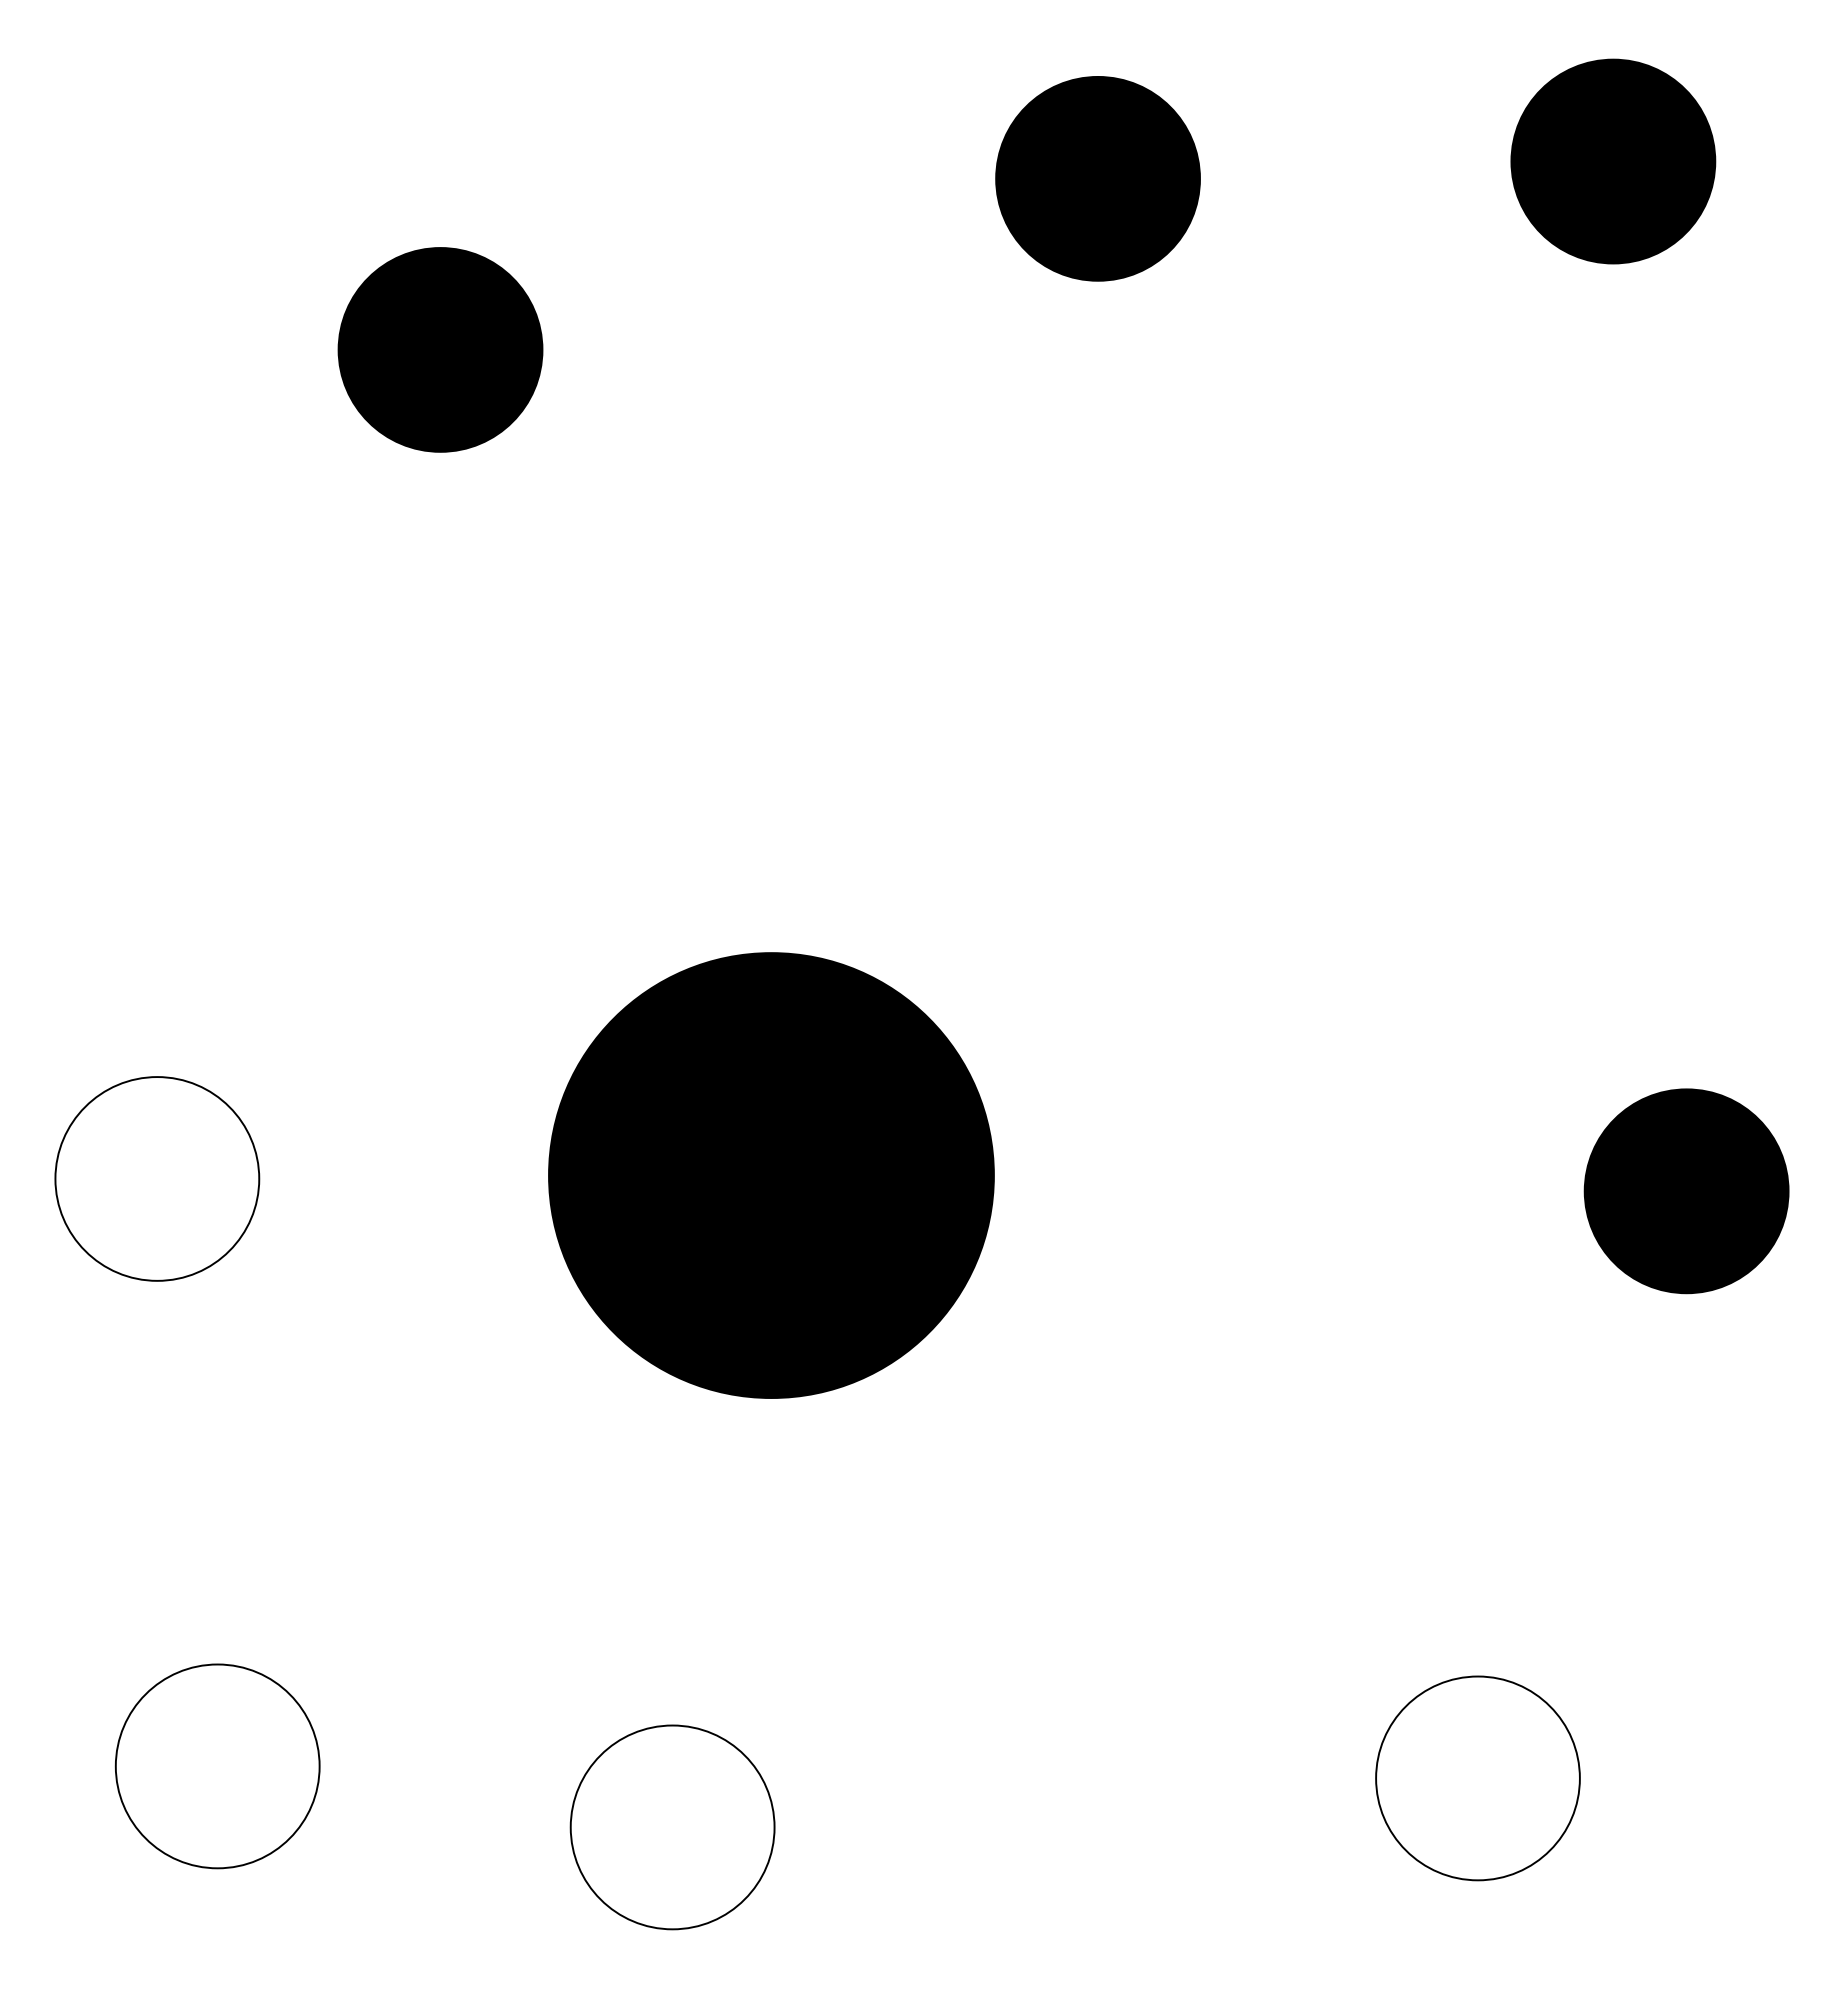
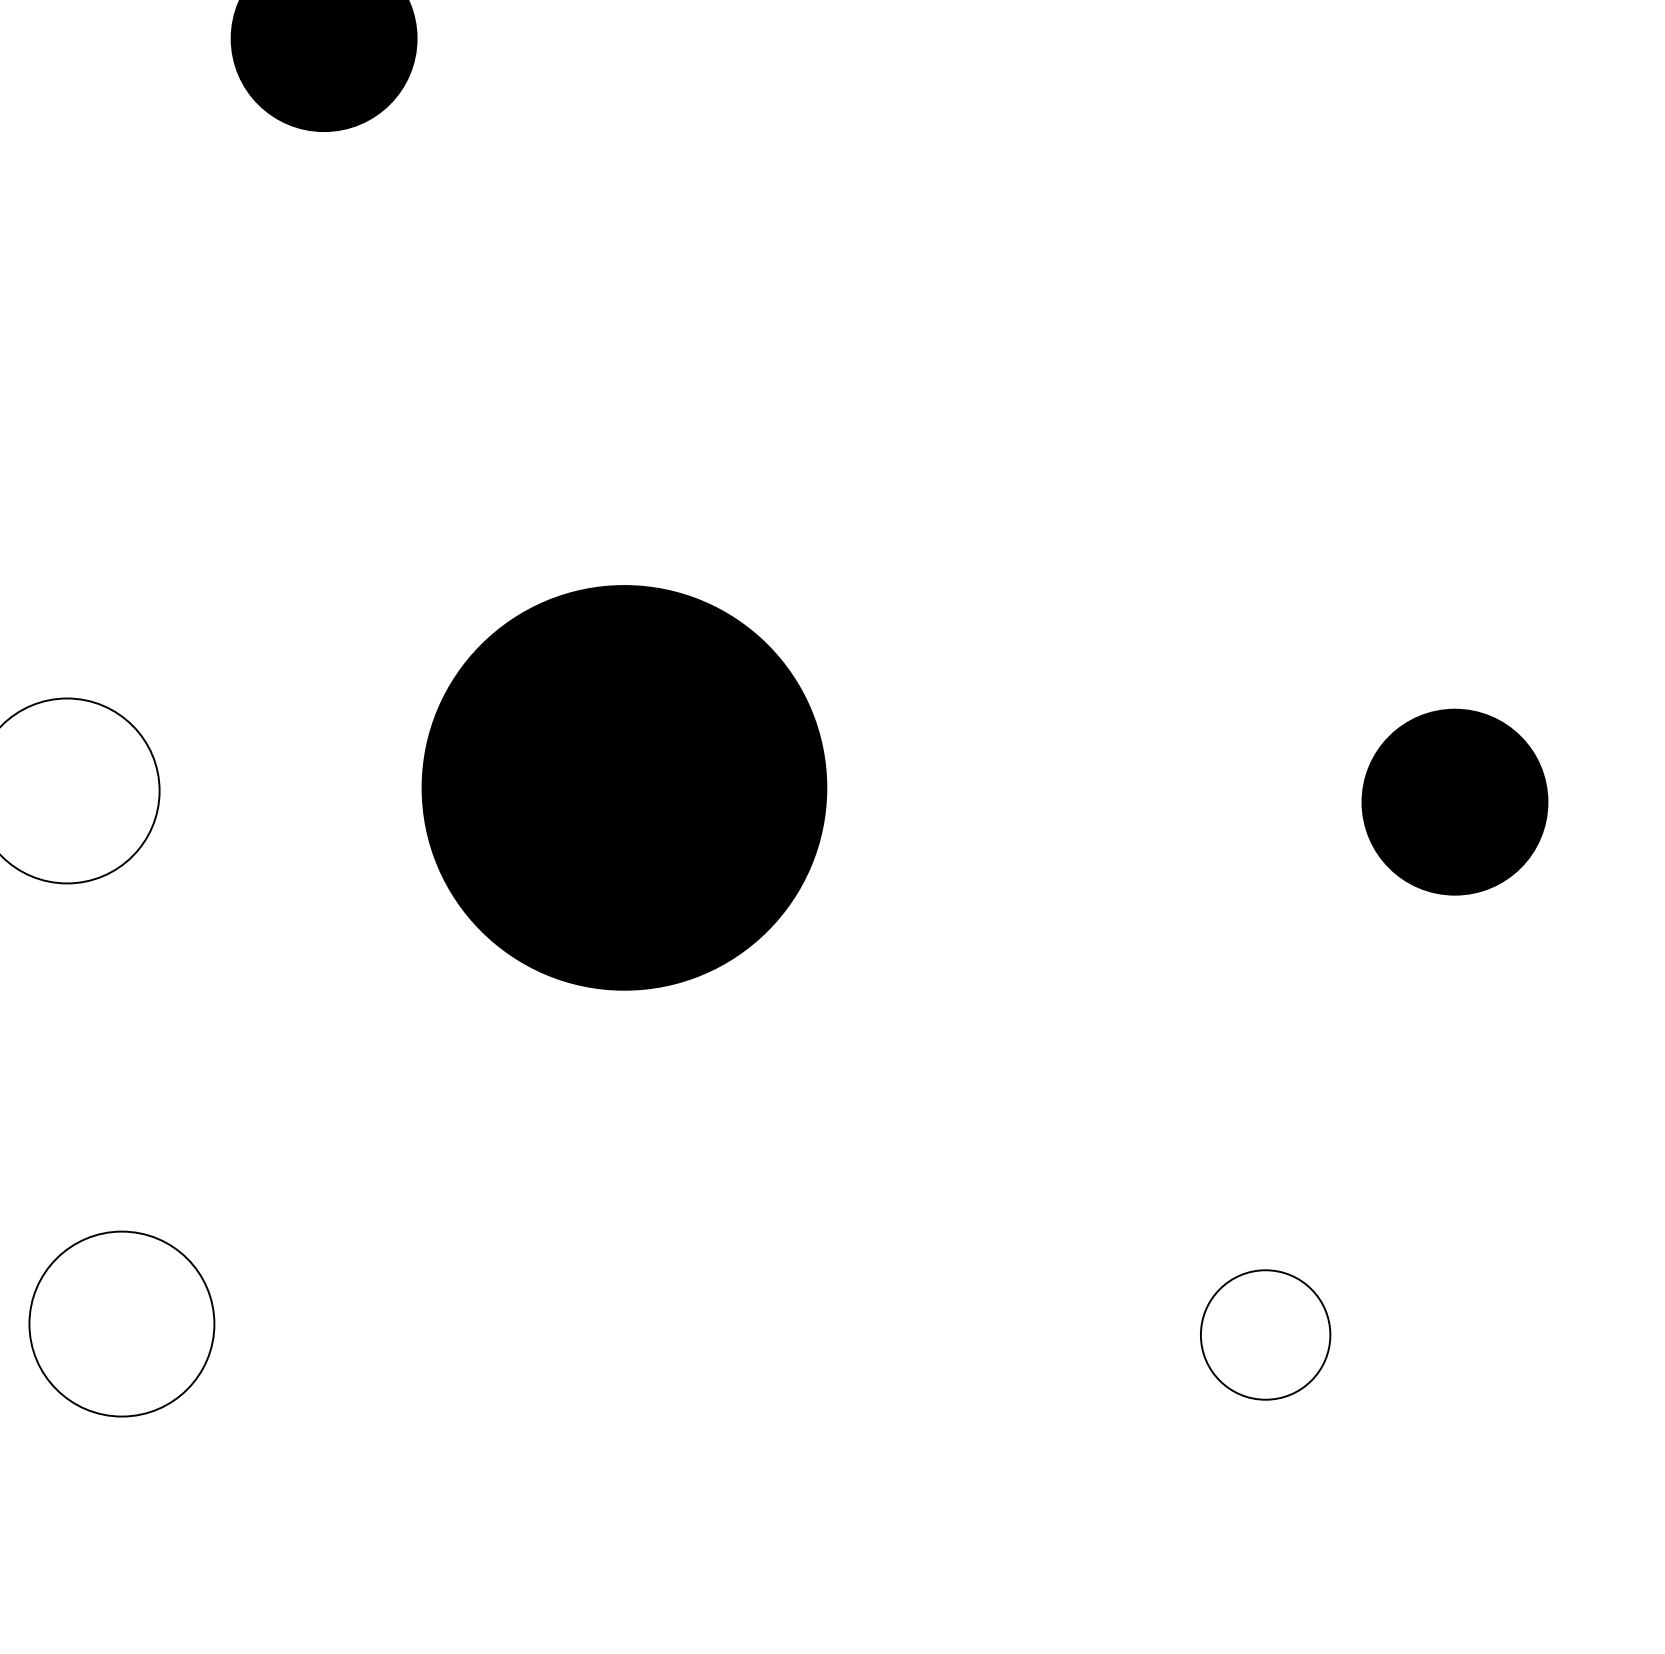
part: (1477, 1778) -> (1265, 1335), size x0.7
part: (672, 1827) -> (534, 1379), removed

